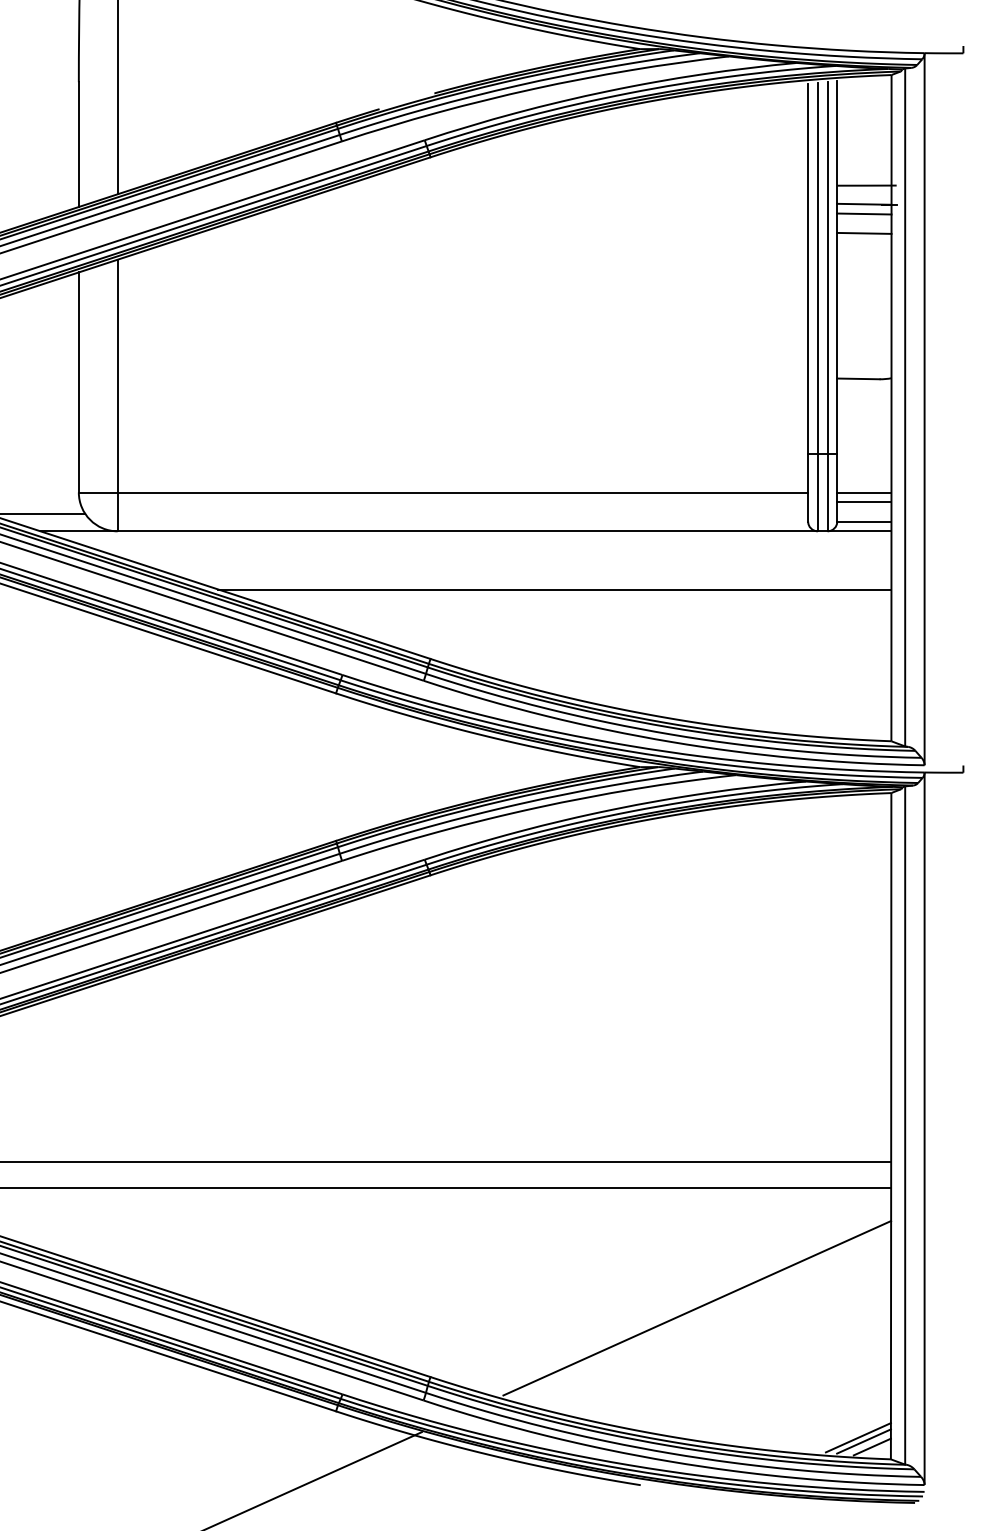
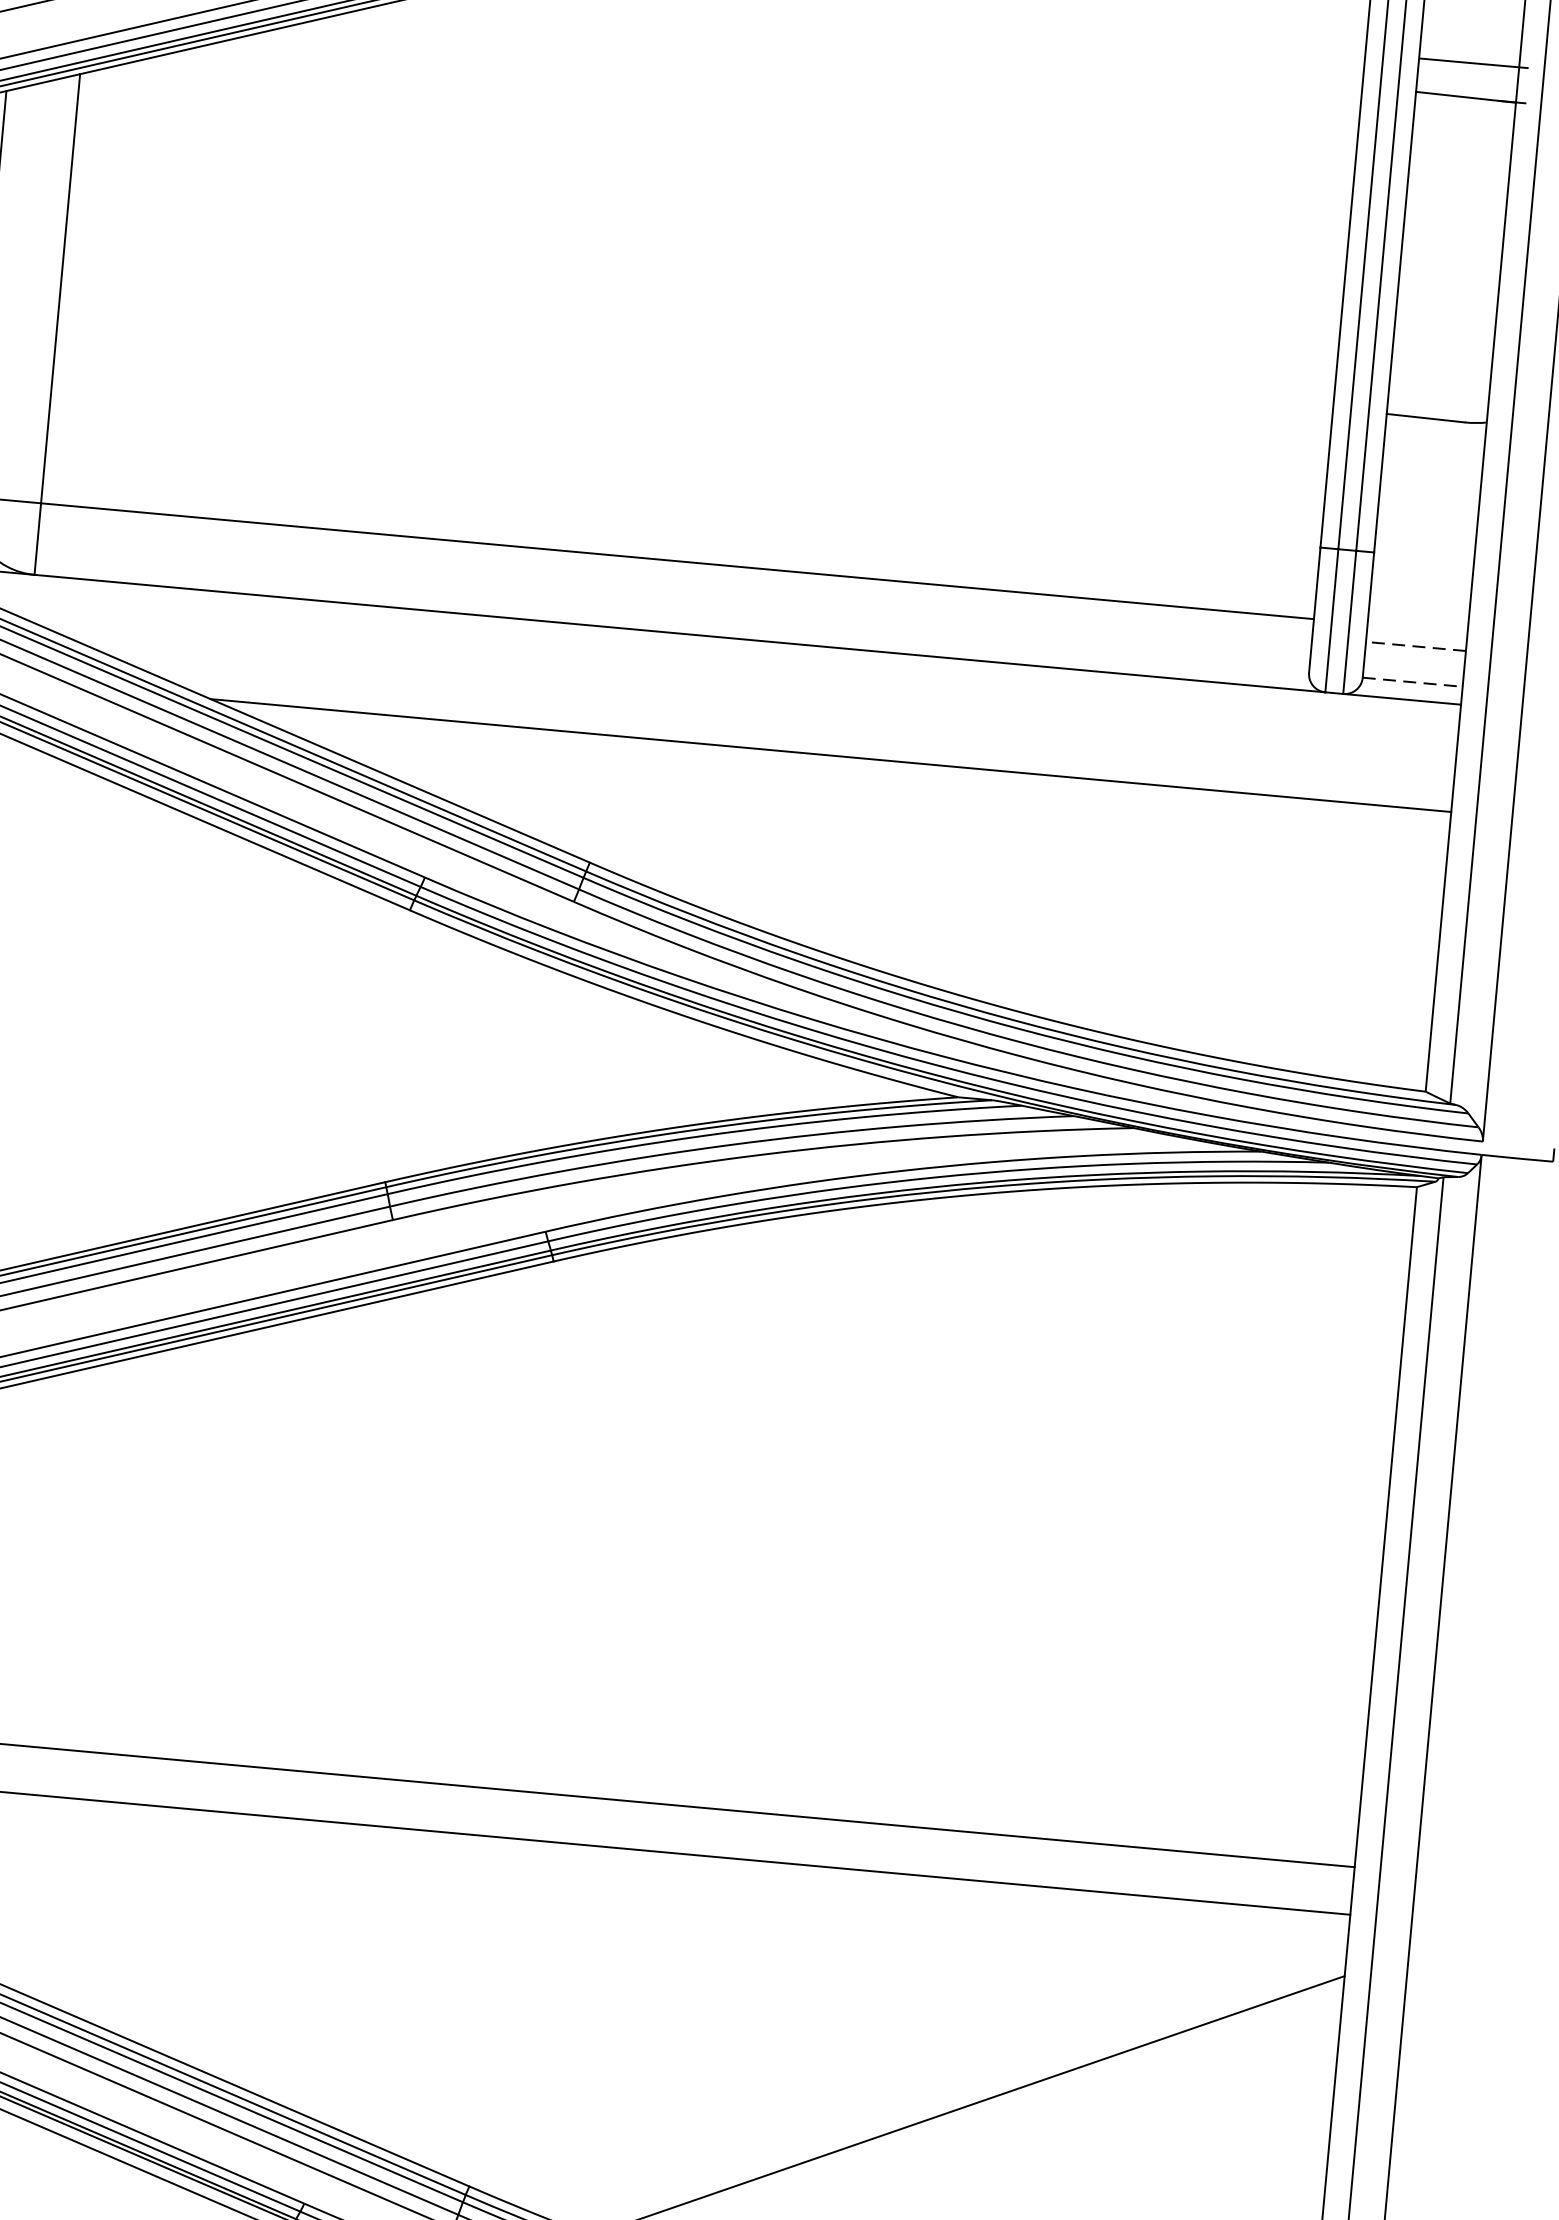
line: (864, 213) -> (1464, 114), removed
line: (864, 232) -> (1461, 149), removed
line: (864, 492) -> (1417, 628), removed
line: (863, 502) -> (1414, 646), solid -> dashed
line: (864, 521) -> (1412, 682), solid -> dashed

